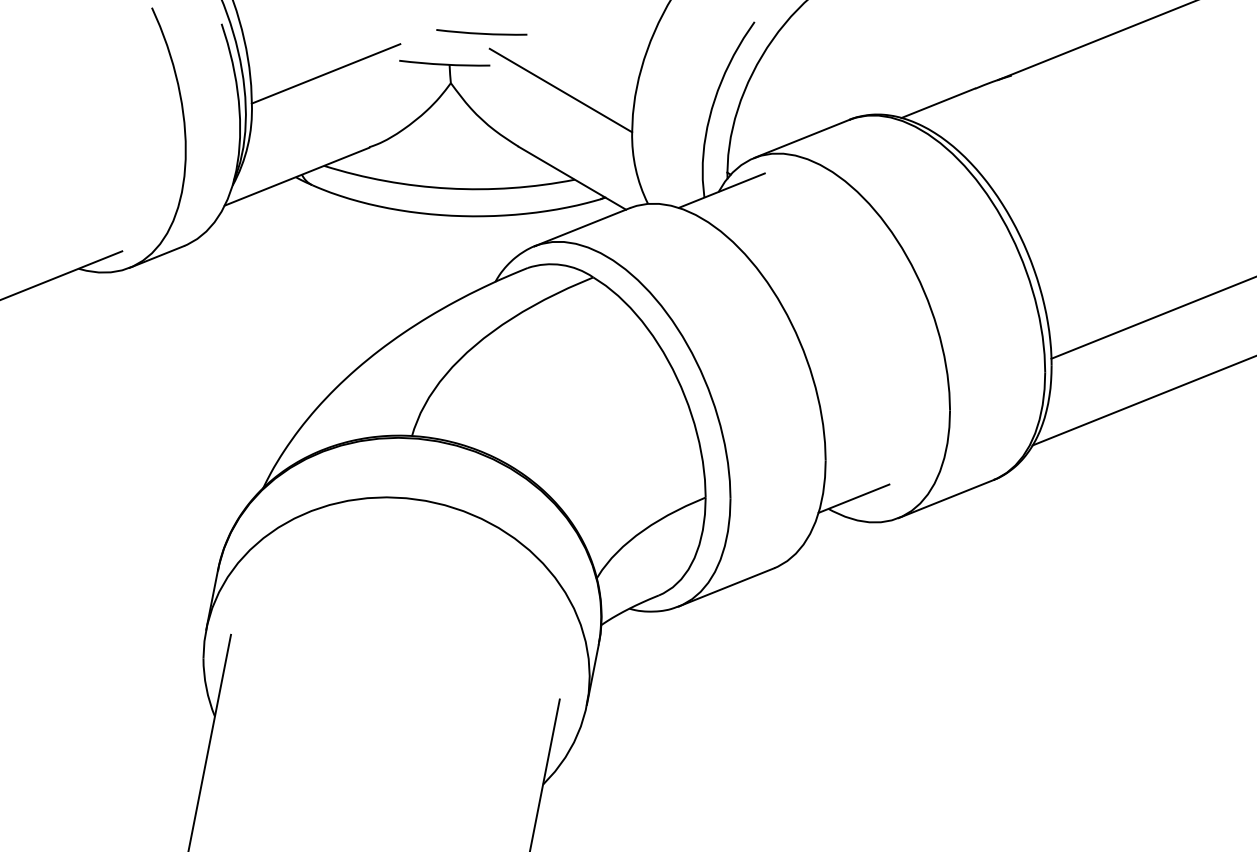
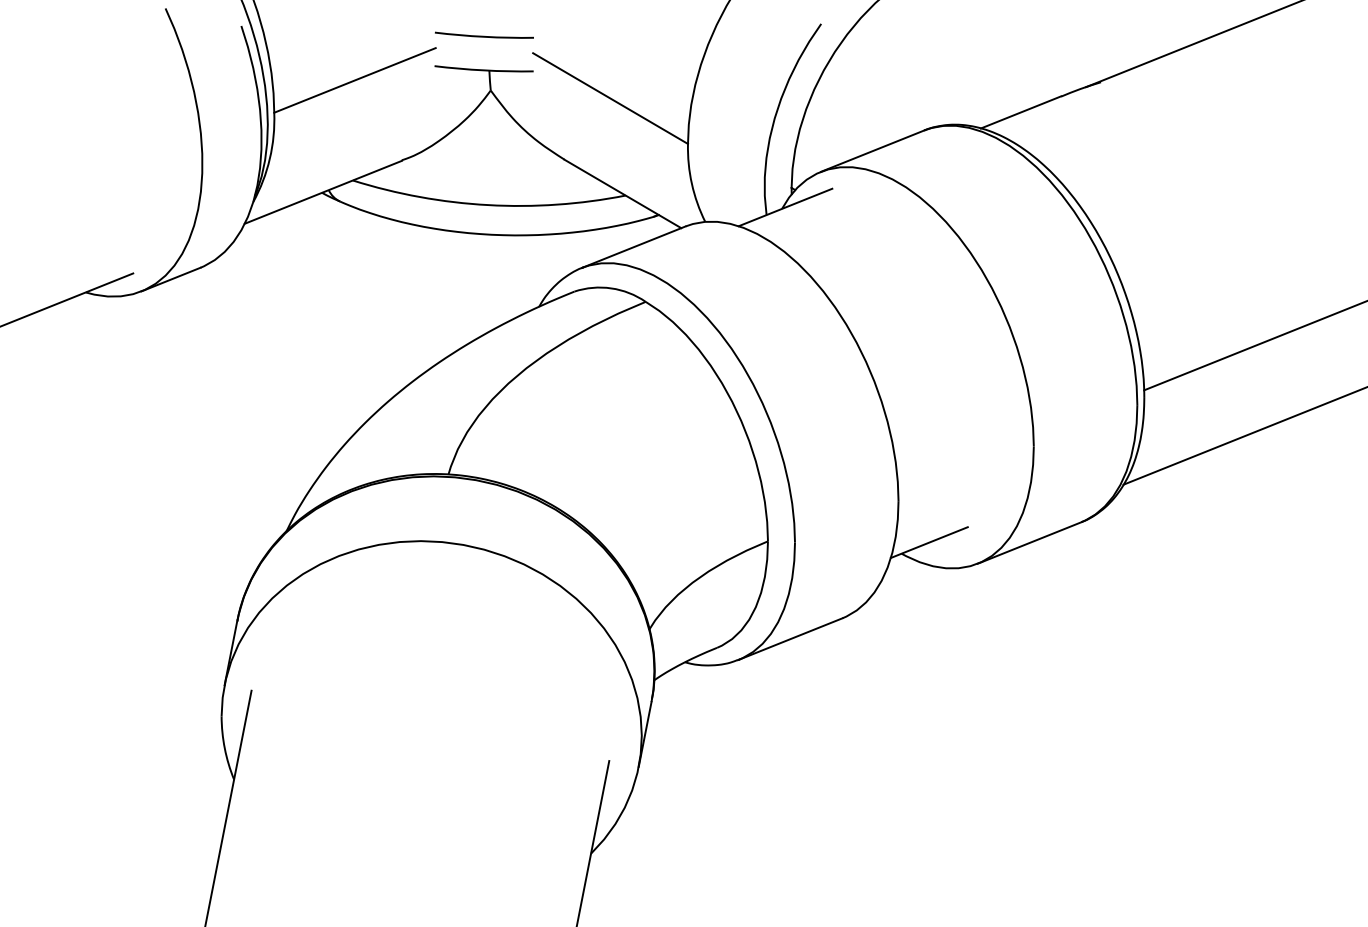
arc: (481, 32) -> (484, 35), moved

